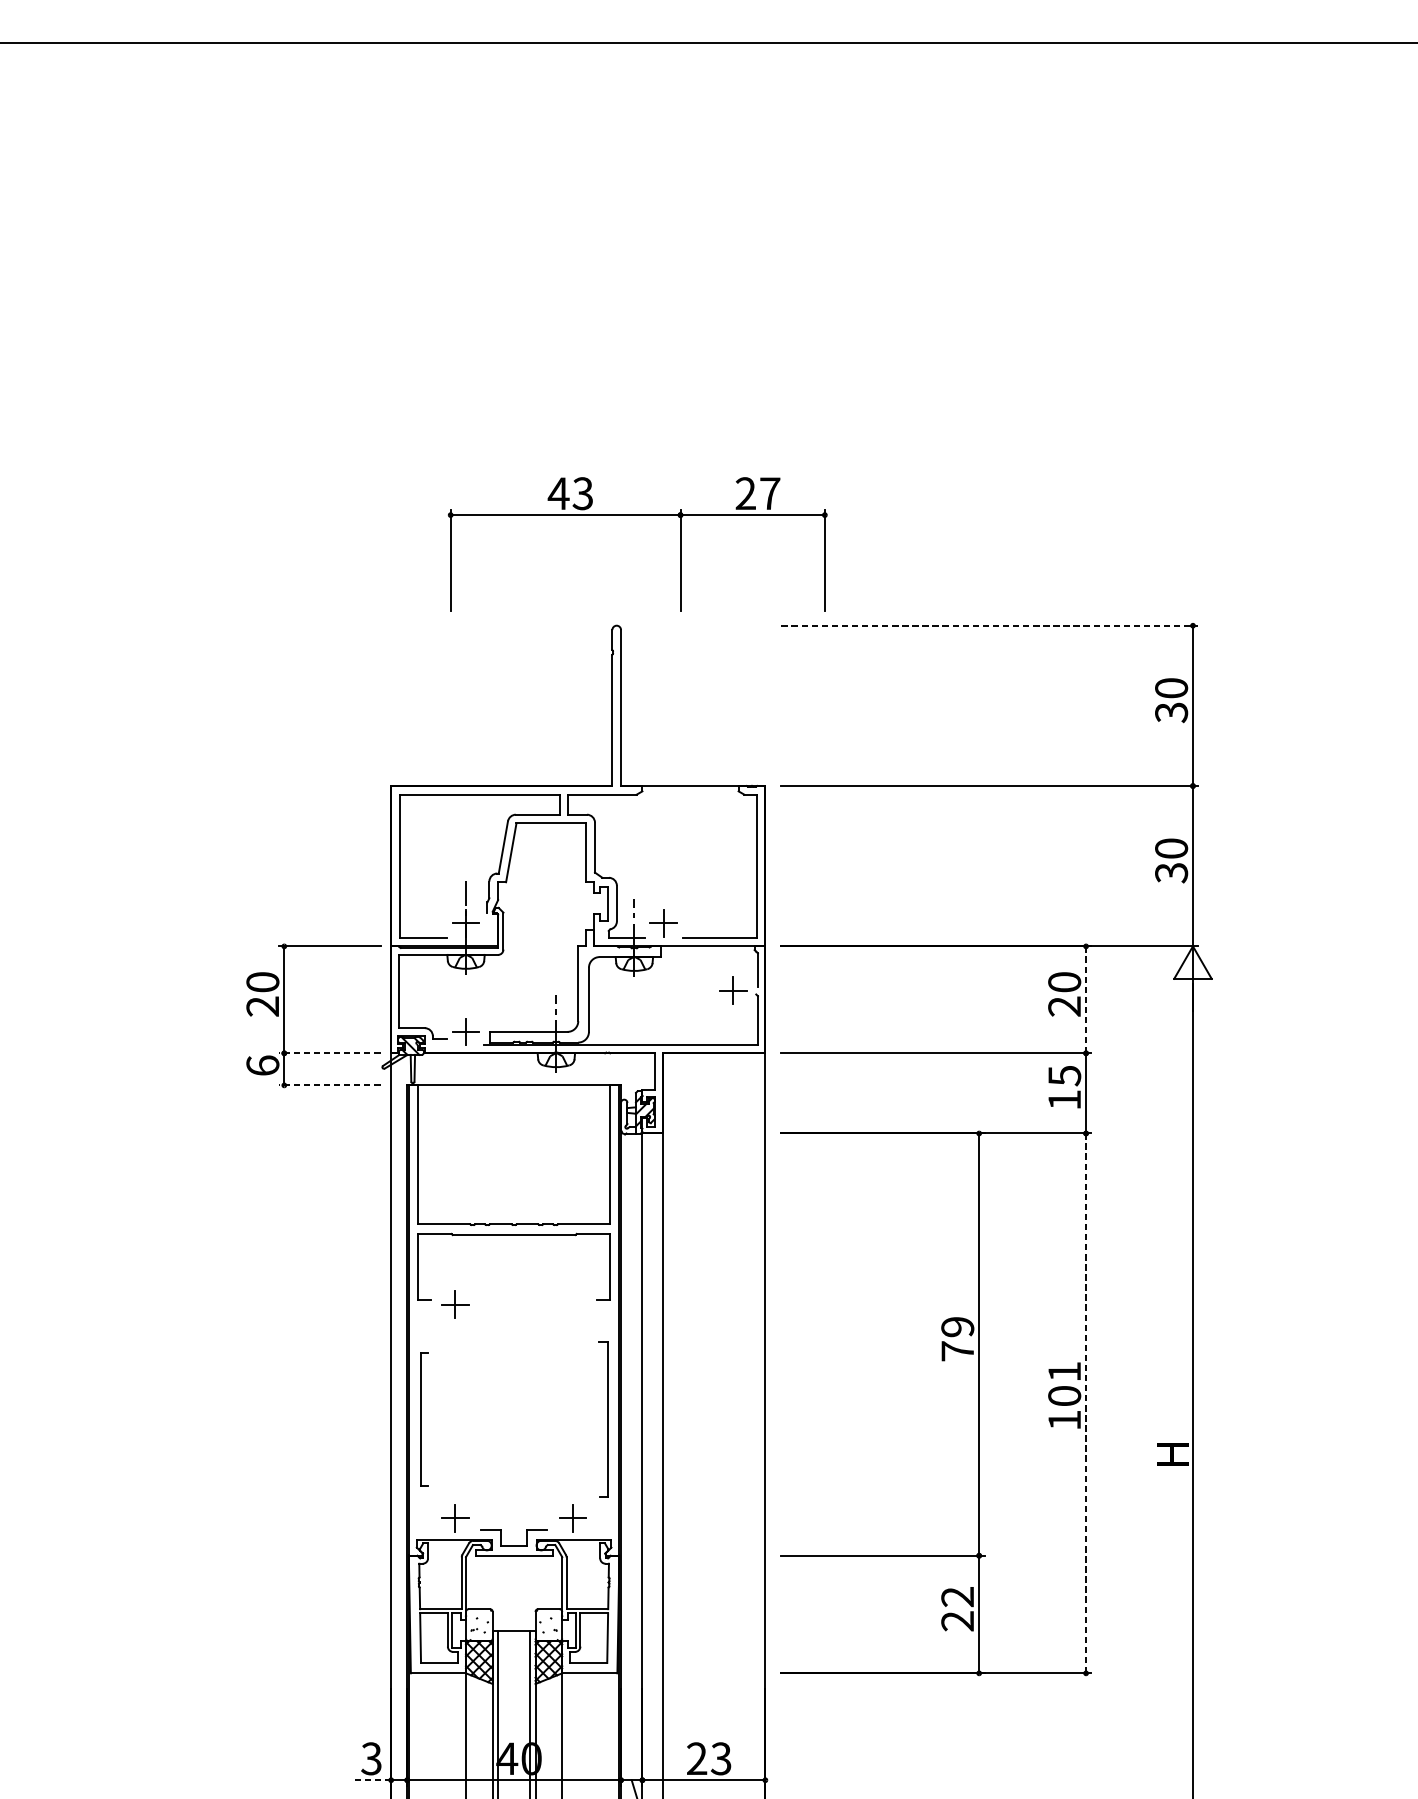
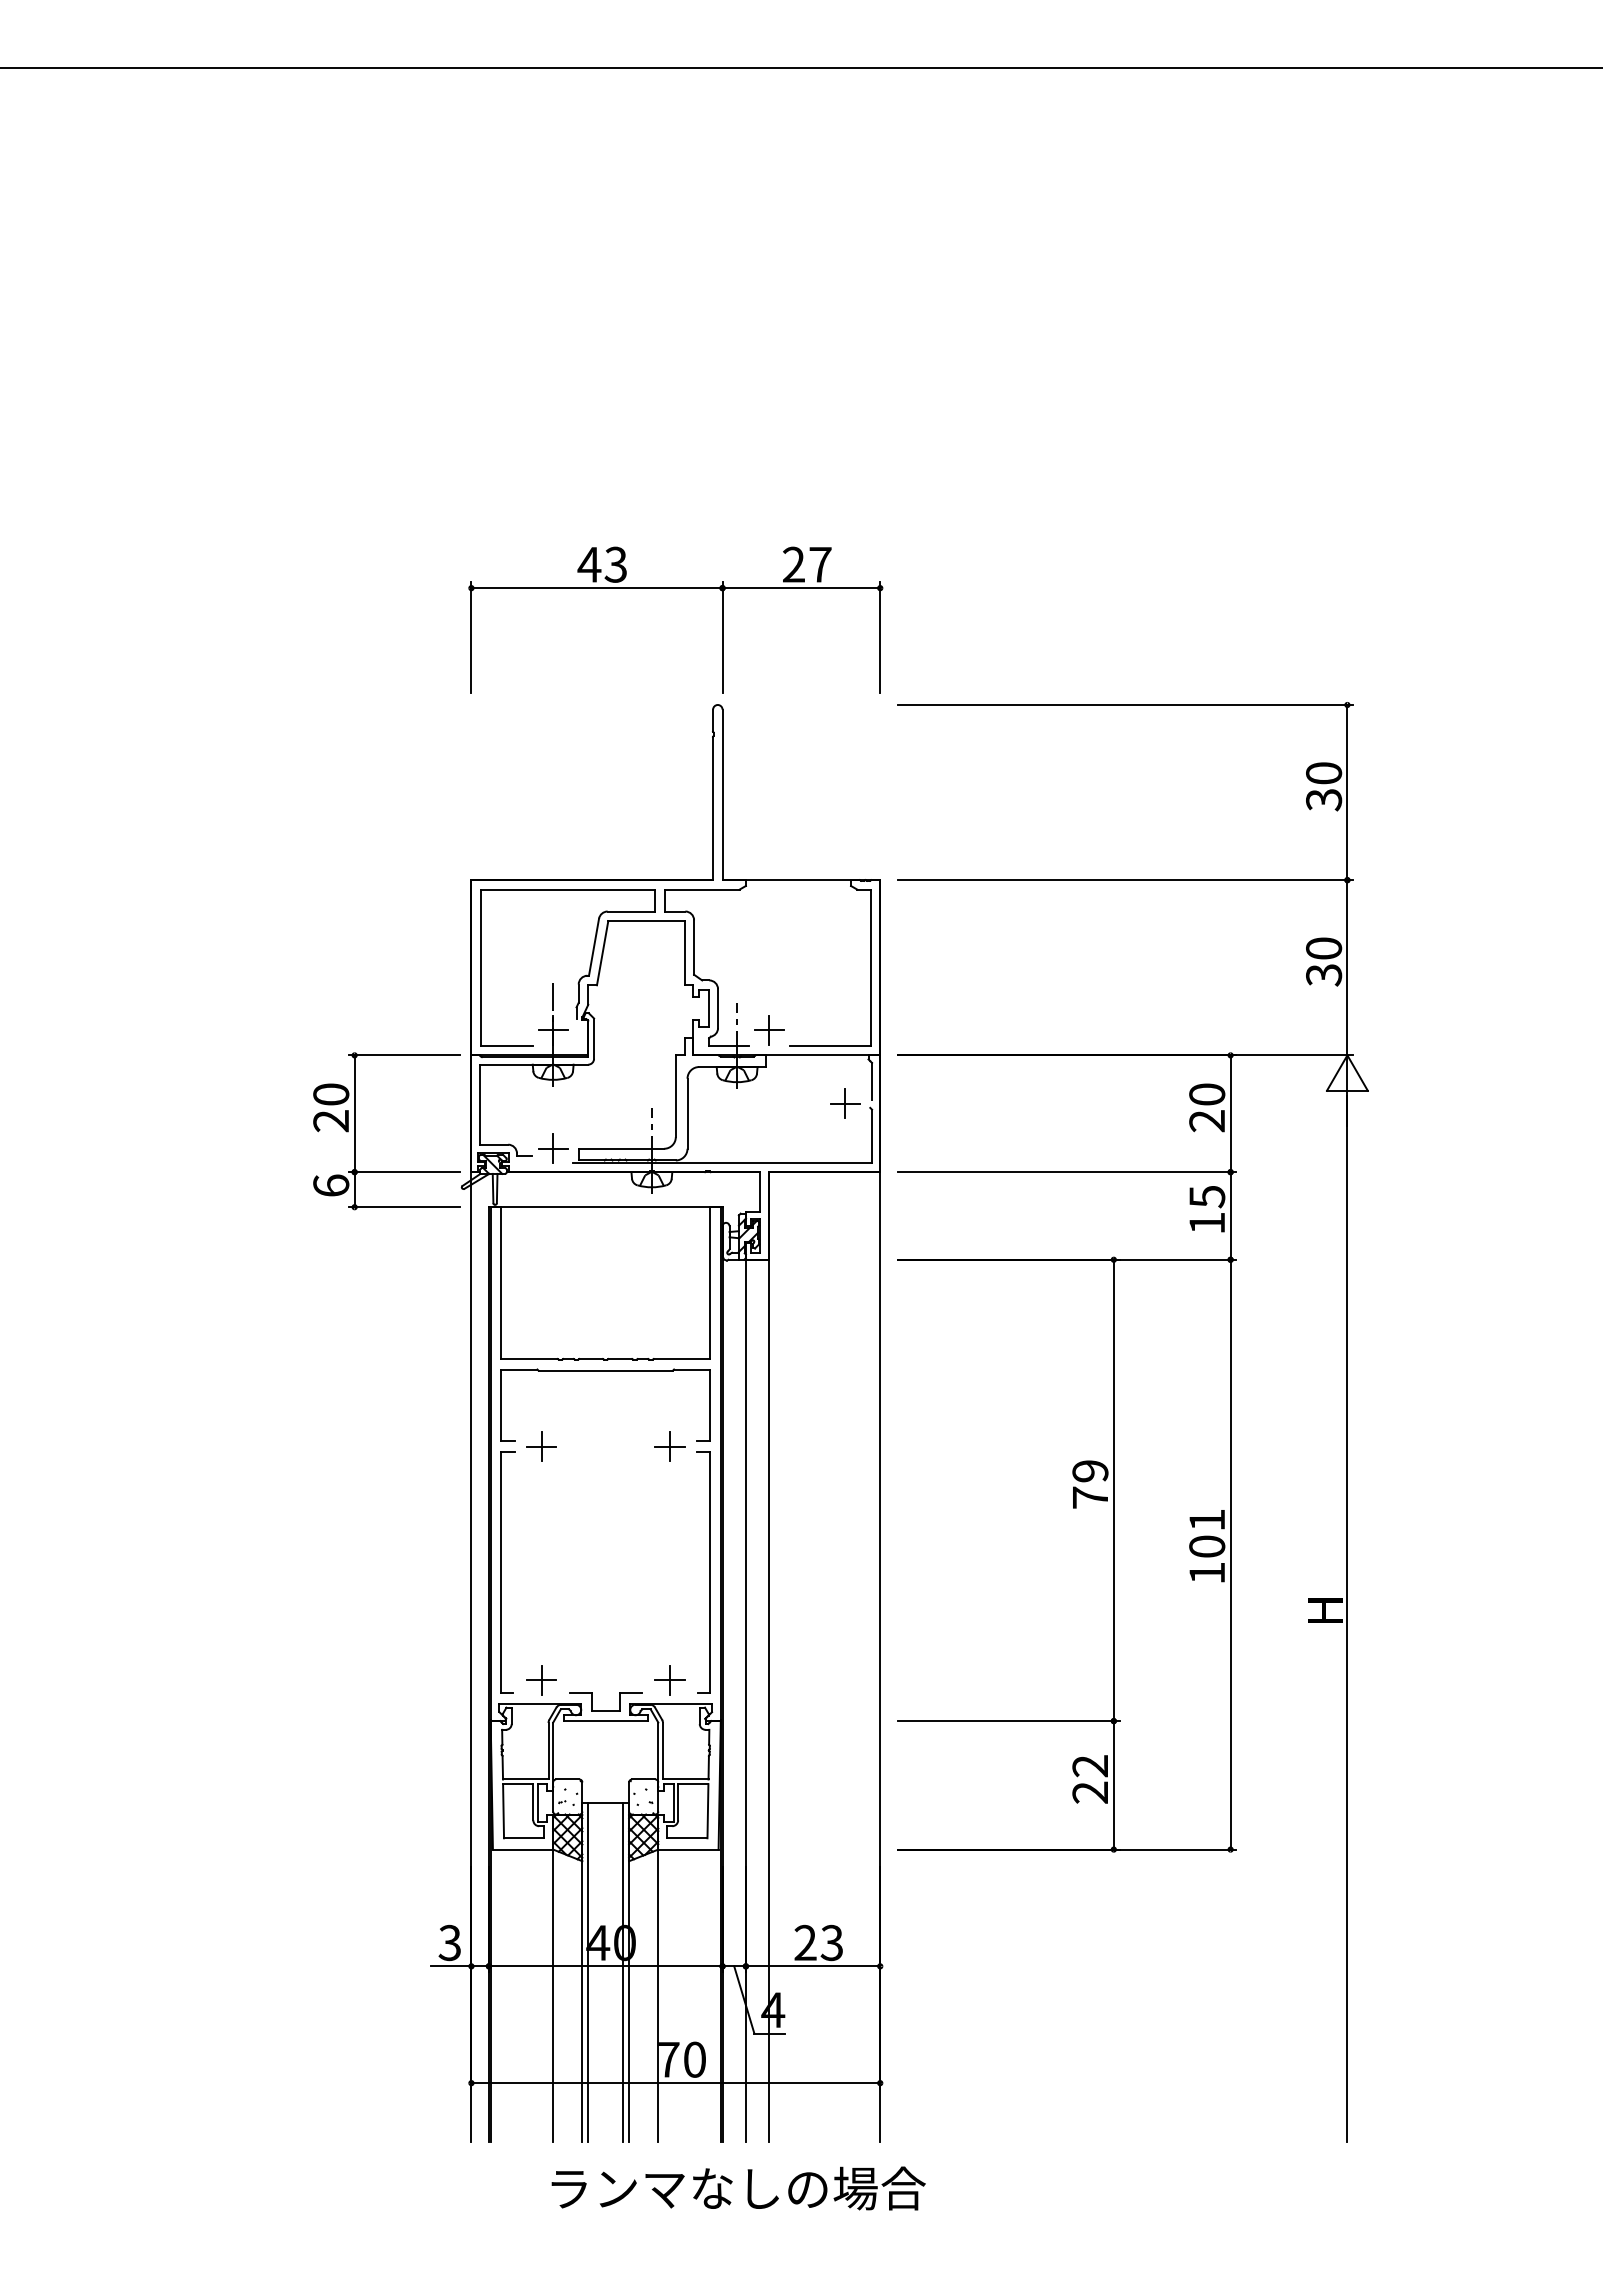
part: (637, 515) -> (675, 588), moved
line: (989, 625) -> (1125, 704), dashed -> solid
line: (1085, 1000) -> (1230, 1114), dashed -> solid
line: (329, 1053) -> (403, 1172), dashed -> solid
line: (329, 1085) -> (403, 1207), dashed -> solid
part: (572, 1304) -> (669, 1446), added
line: (1085, 1403) -> (1230, 1554), dashed -> solid
part: (424, 1419) -> (507, 1572), size x1.67
part: (603, 1419) -> (703, 1572), size x1.43
line: (372, 1780) -> (450, 1966), dashed -> solid

